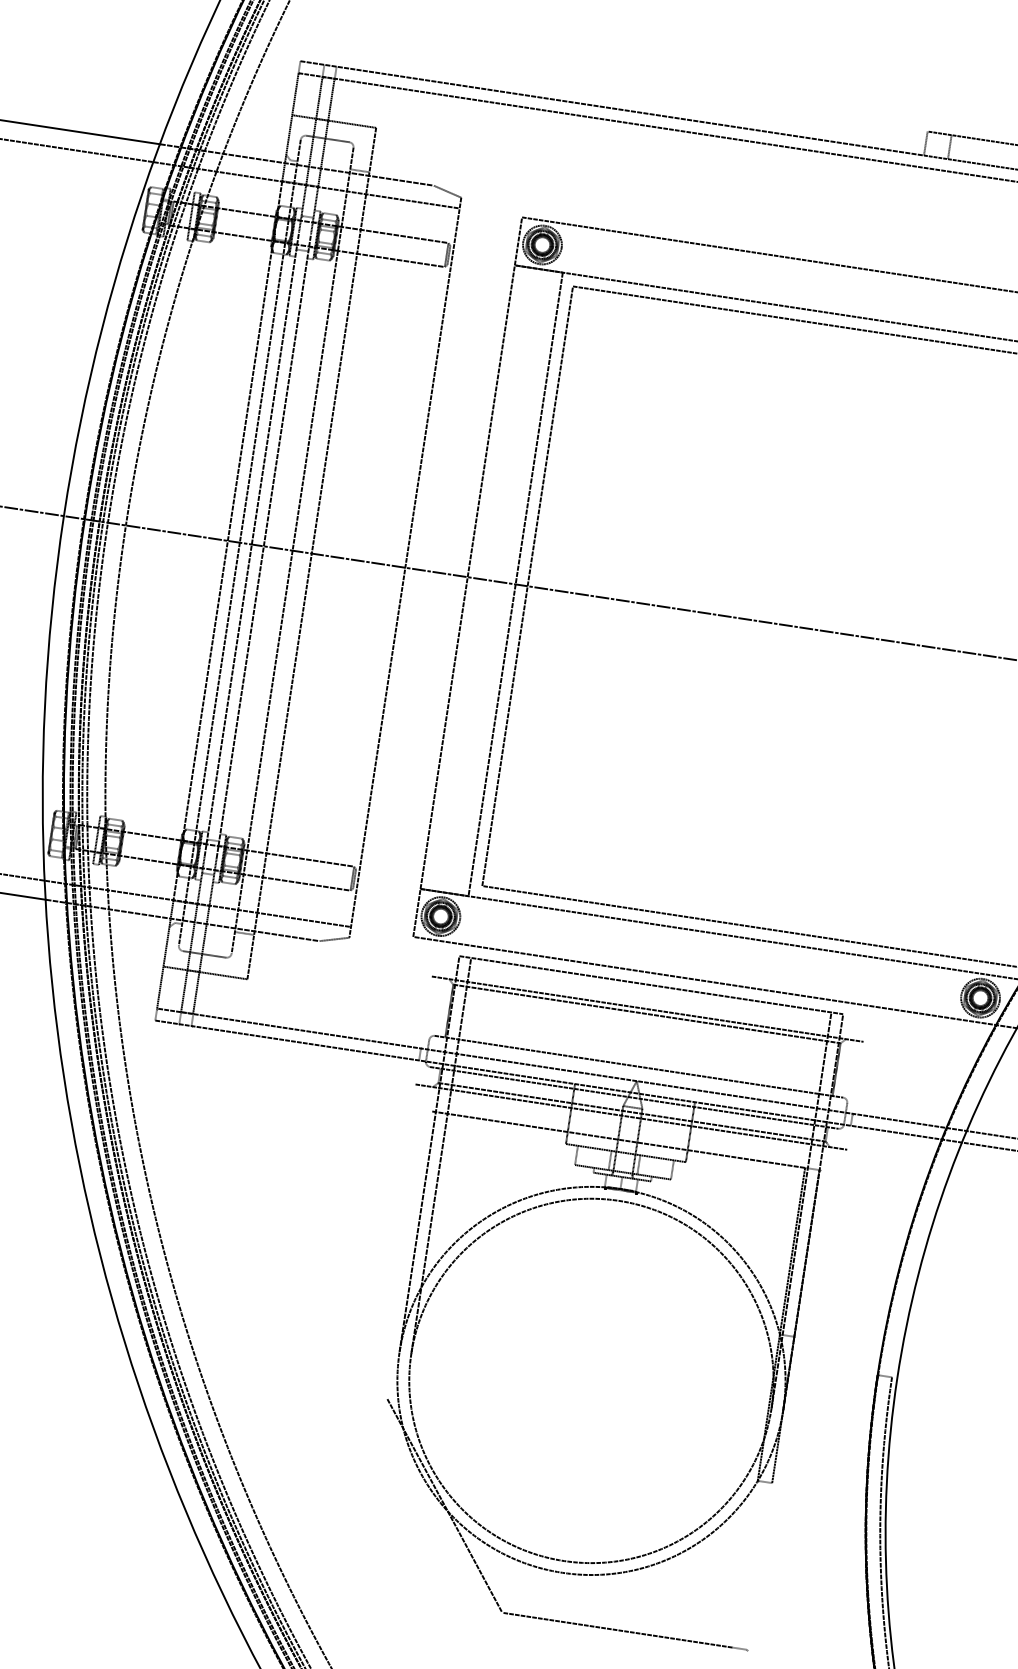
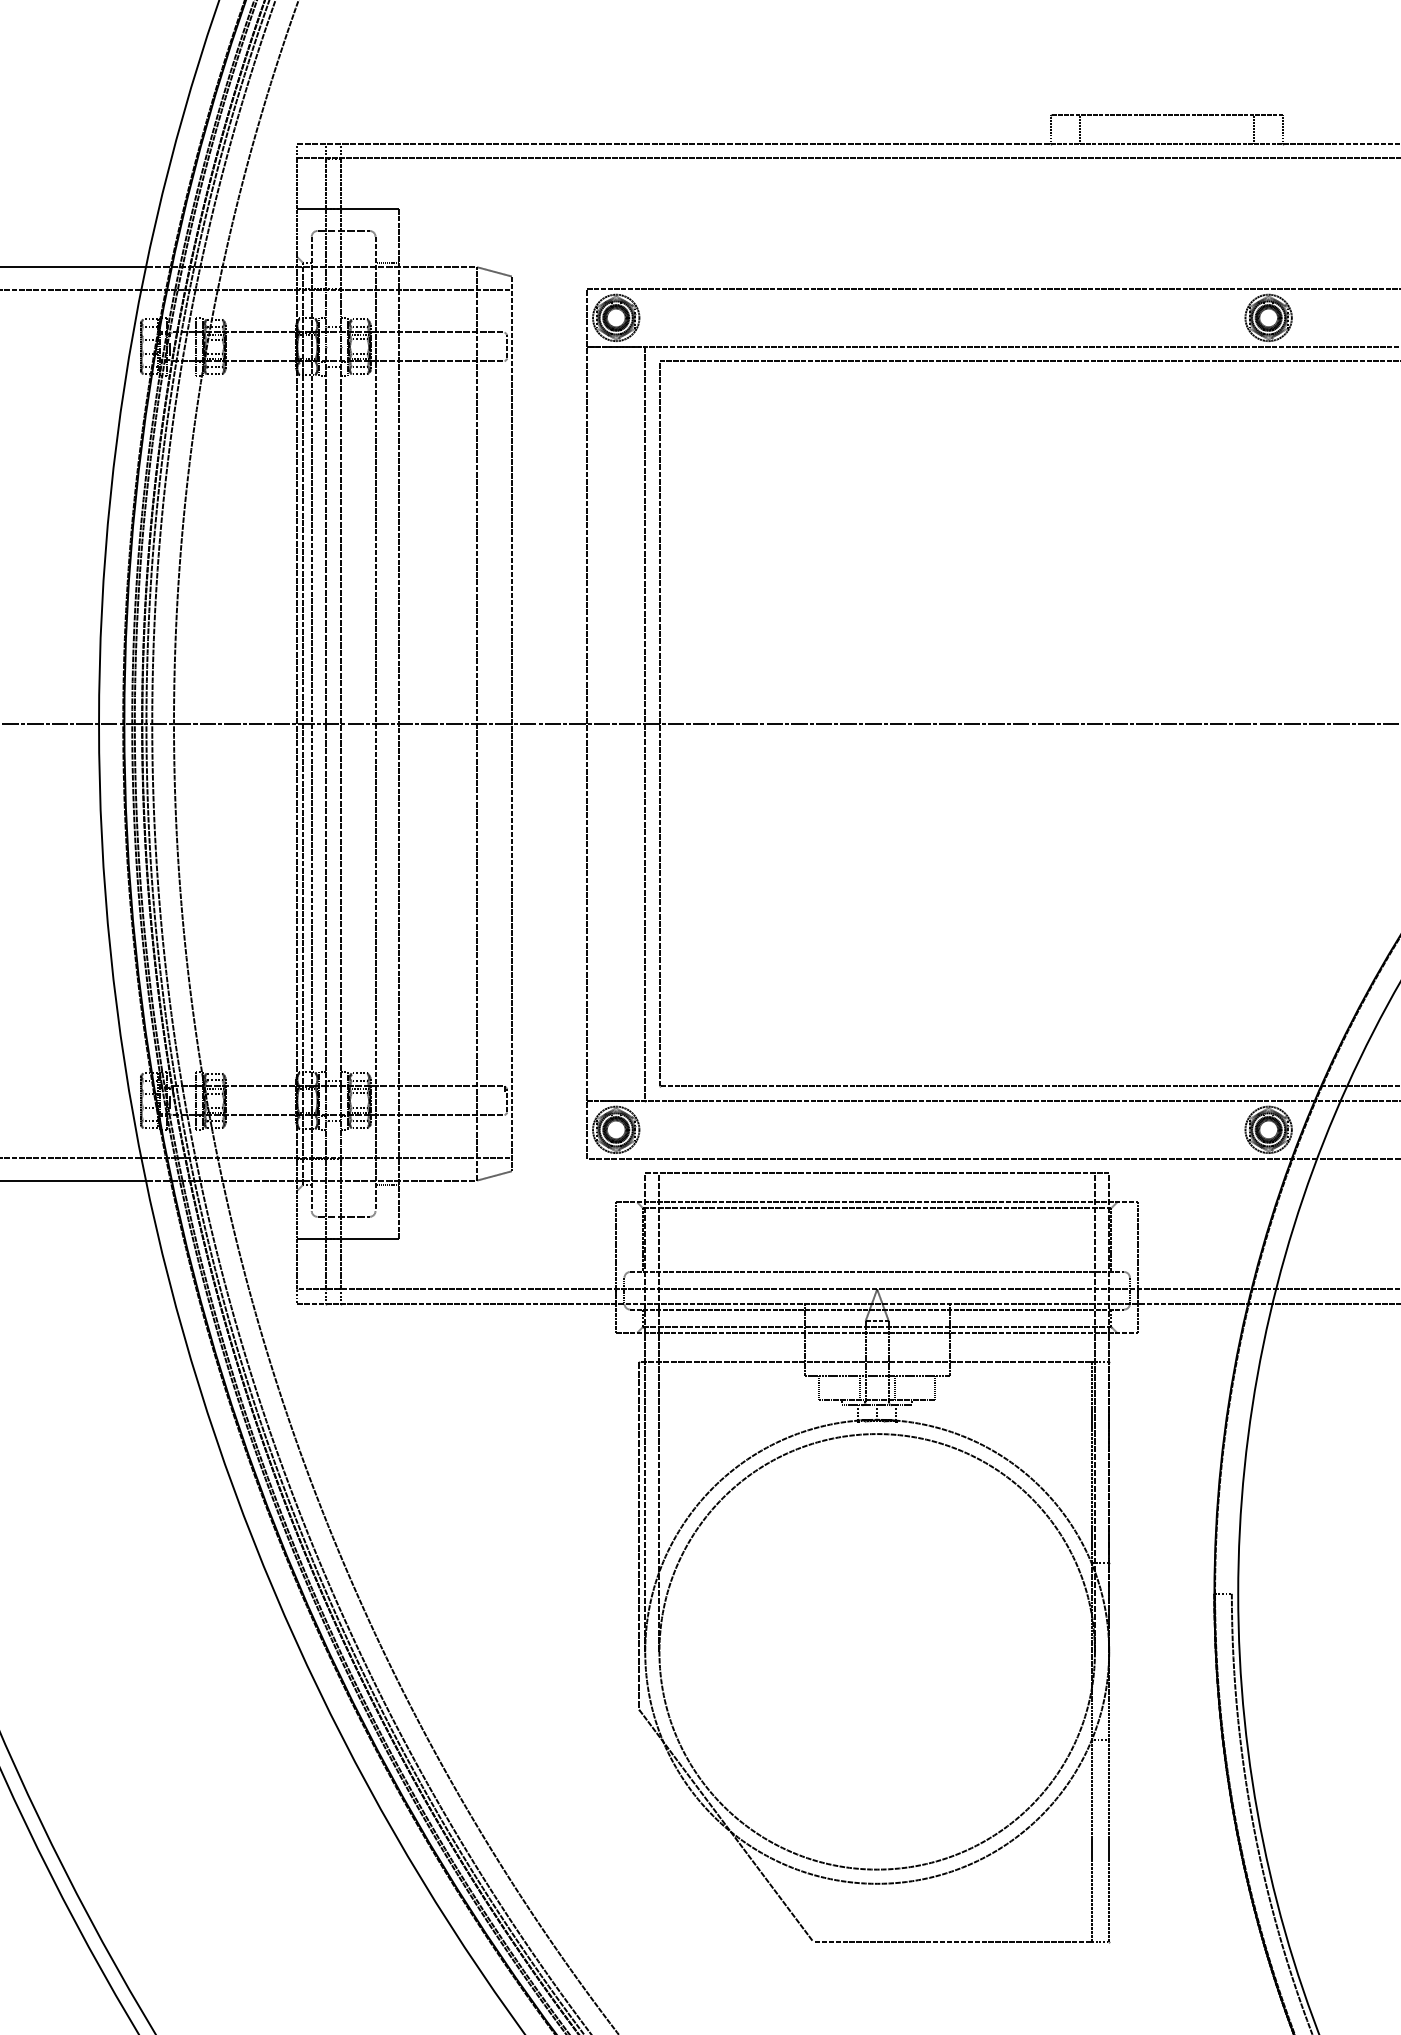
line: (233, 541) -> (303, 723), added
line: (377, 563) -> (477, 723), added
line: (423, 1030) -> (616, 1267), added
line: (855, 1095) -> (1138, 1267), added
line: (409, 1254) -> (639, 1535), added
line: (745, 1563) -> (1091, 1840), added
line: (760, 1566) -> (1109, 1840), added

